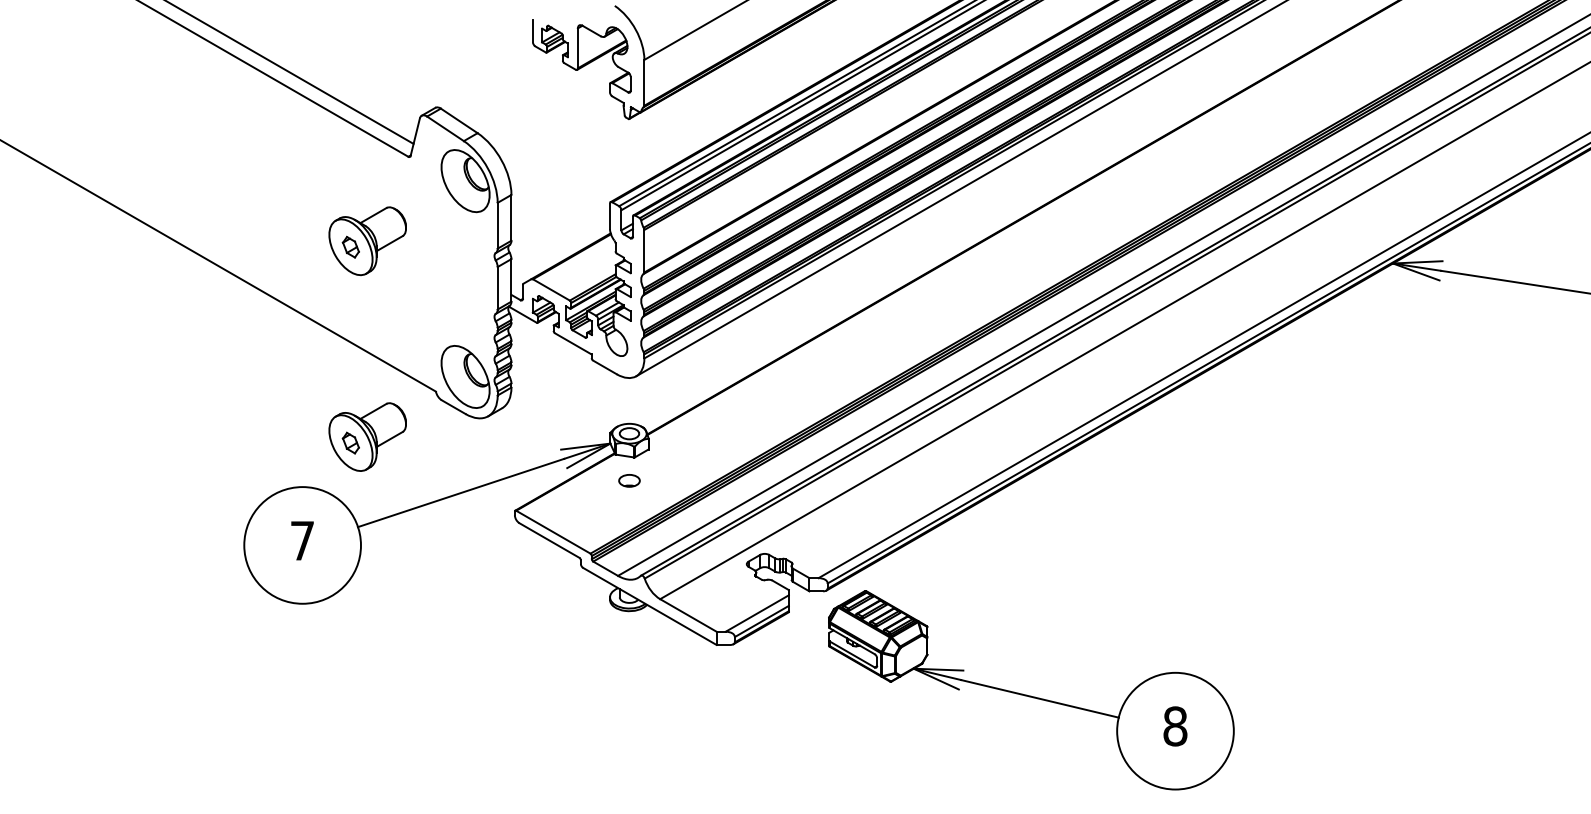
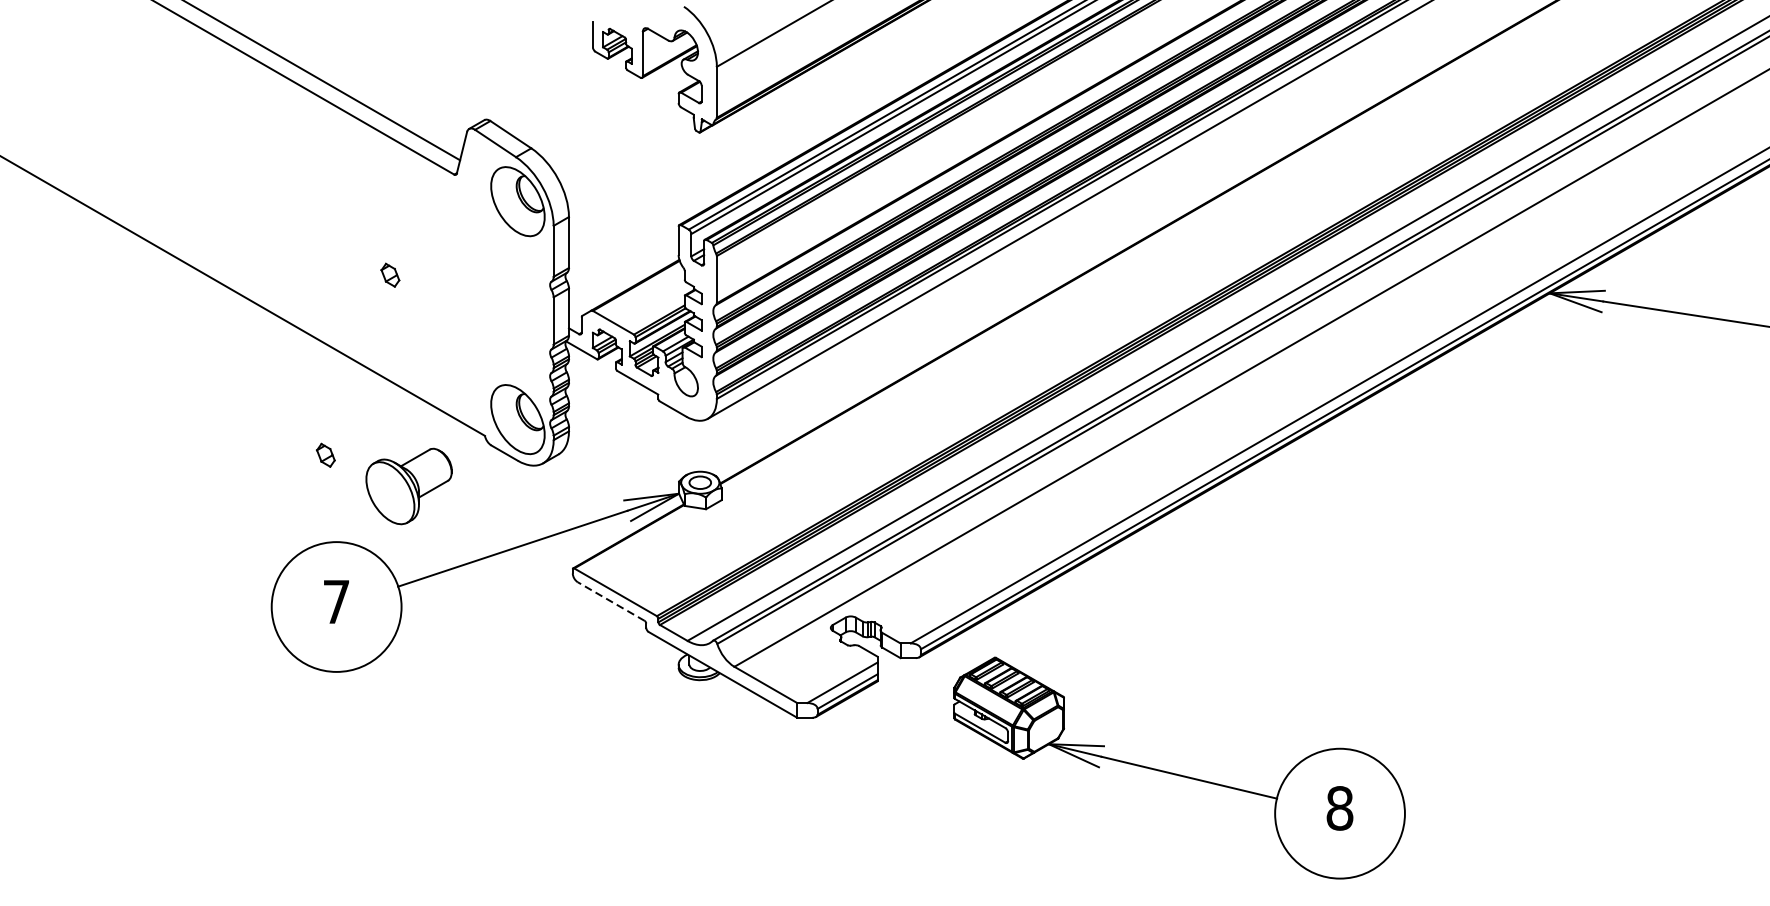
part: (367, 241) -> (408, 268), removed
part: (350, 442) -> (325, 454), moved
part: (629, 480) -> (700, 534), removed
line: (549, 540) -> (611, 601), solid -> dashed
part: (1031, 690) -> (1179, 768), moved

